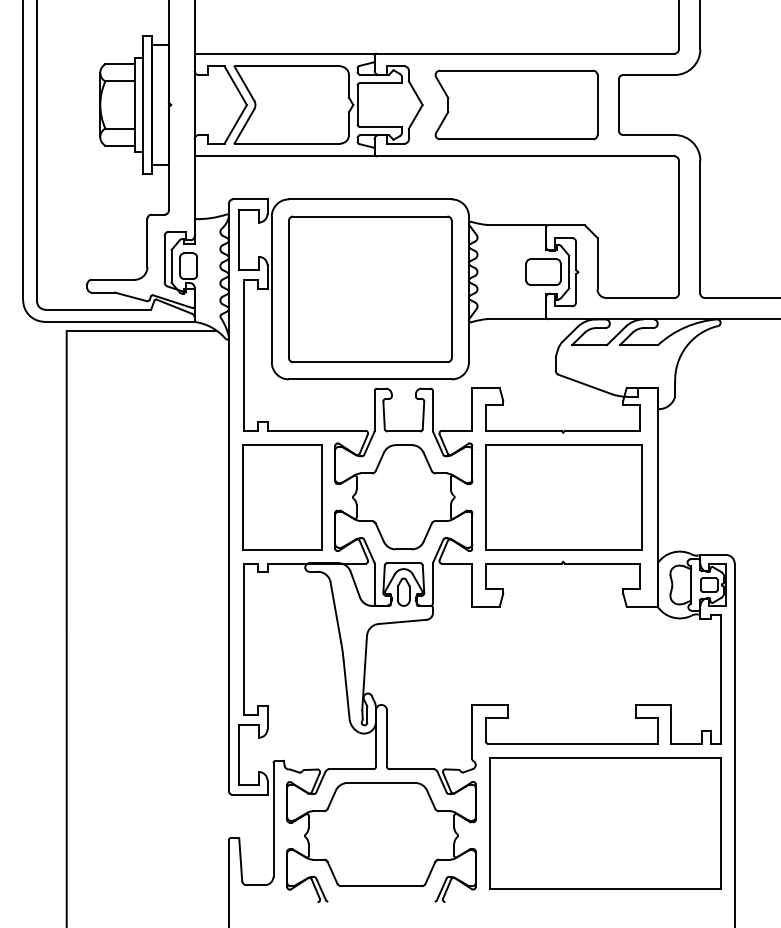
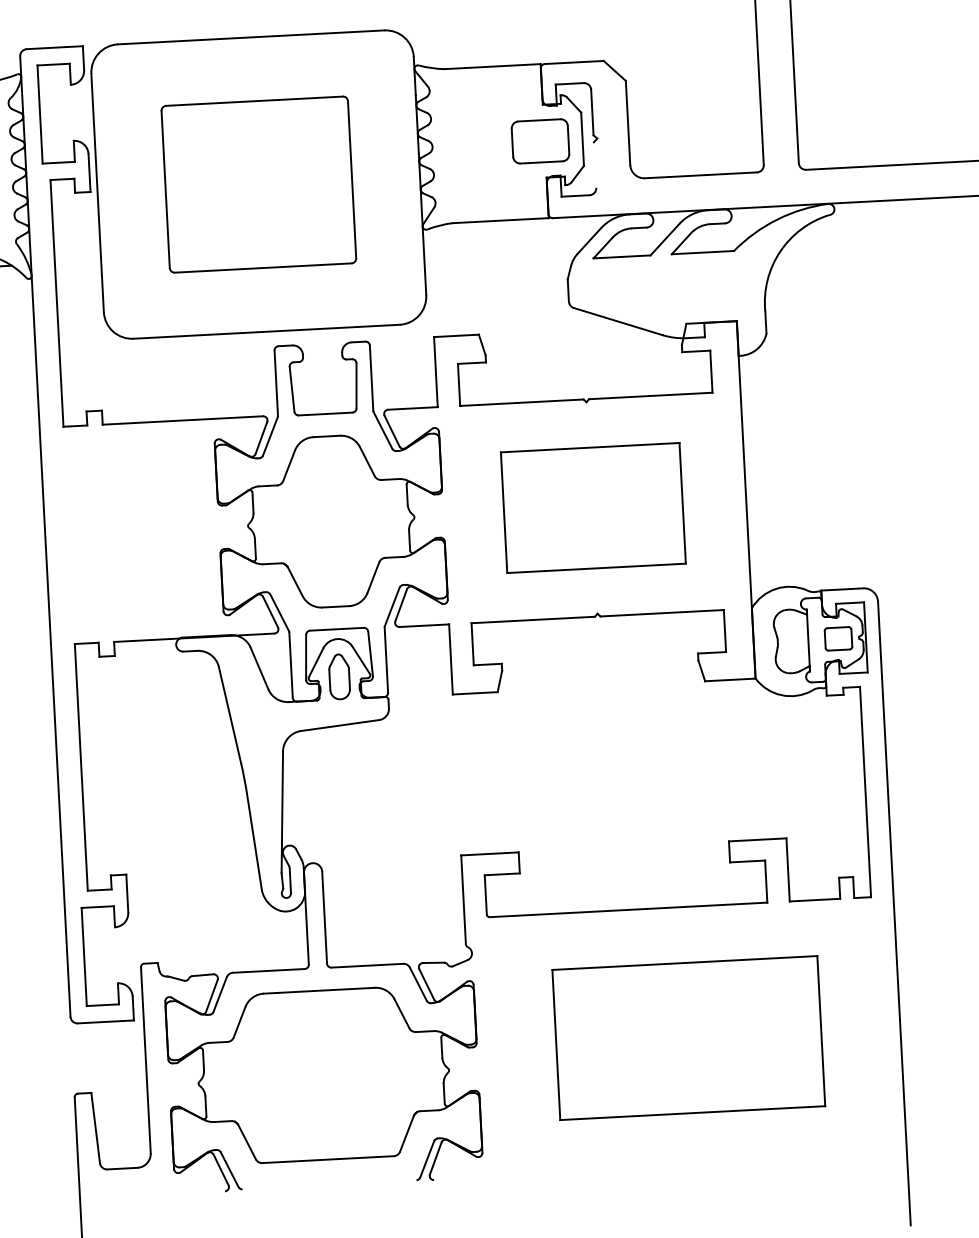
line: (576, 288) -> (595, 165), removed
part: (370, 289) -> (259, 184), size x0.7
part: (282, 497) -> (132, 532), removed
part: (563, 497) -> (592, 508), size x0.7
part: (605, 823) -> (689, 1037), size x0.7

